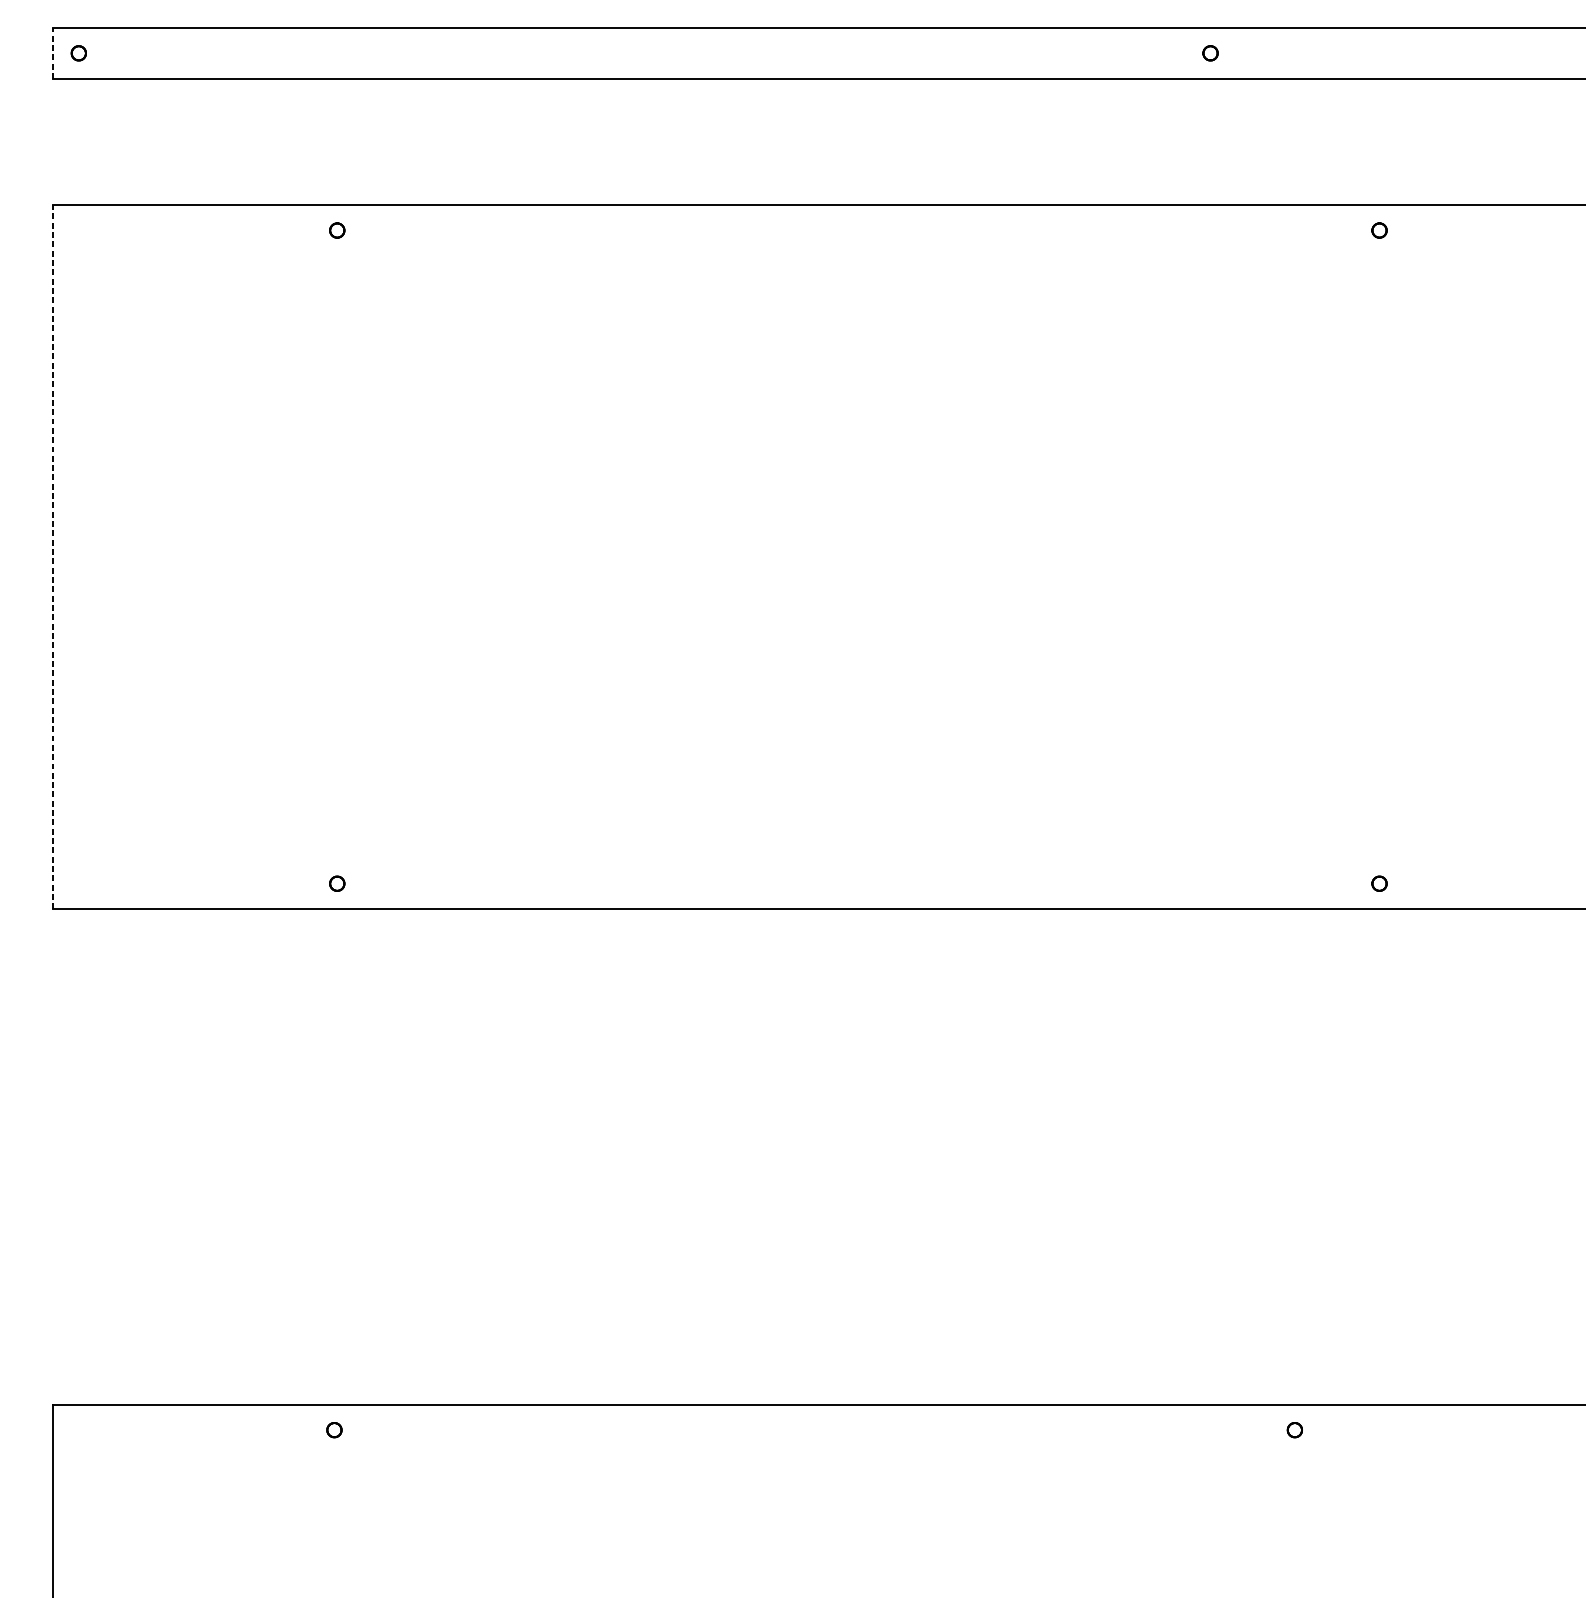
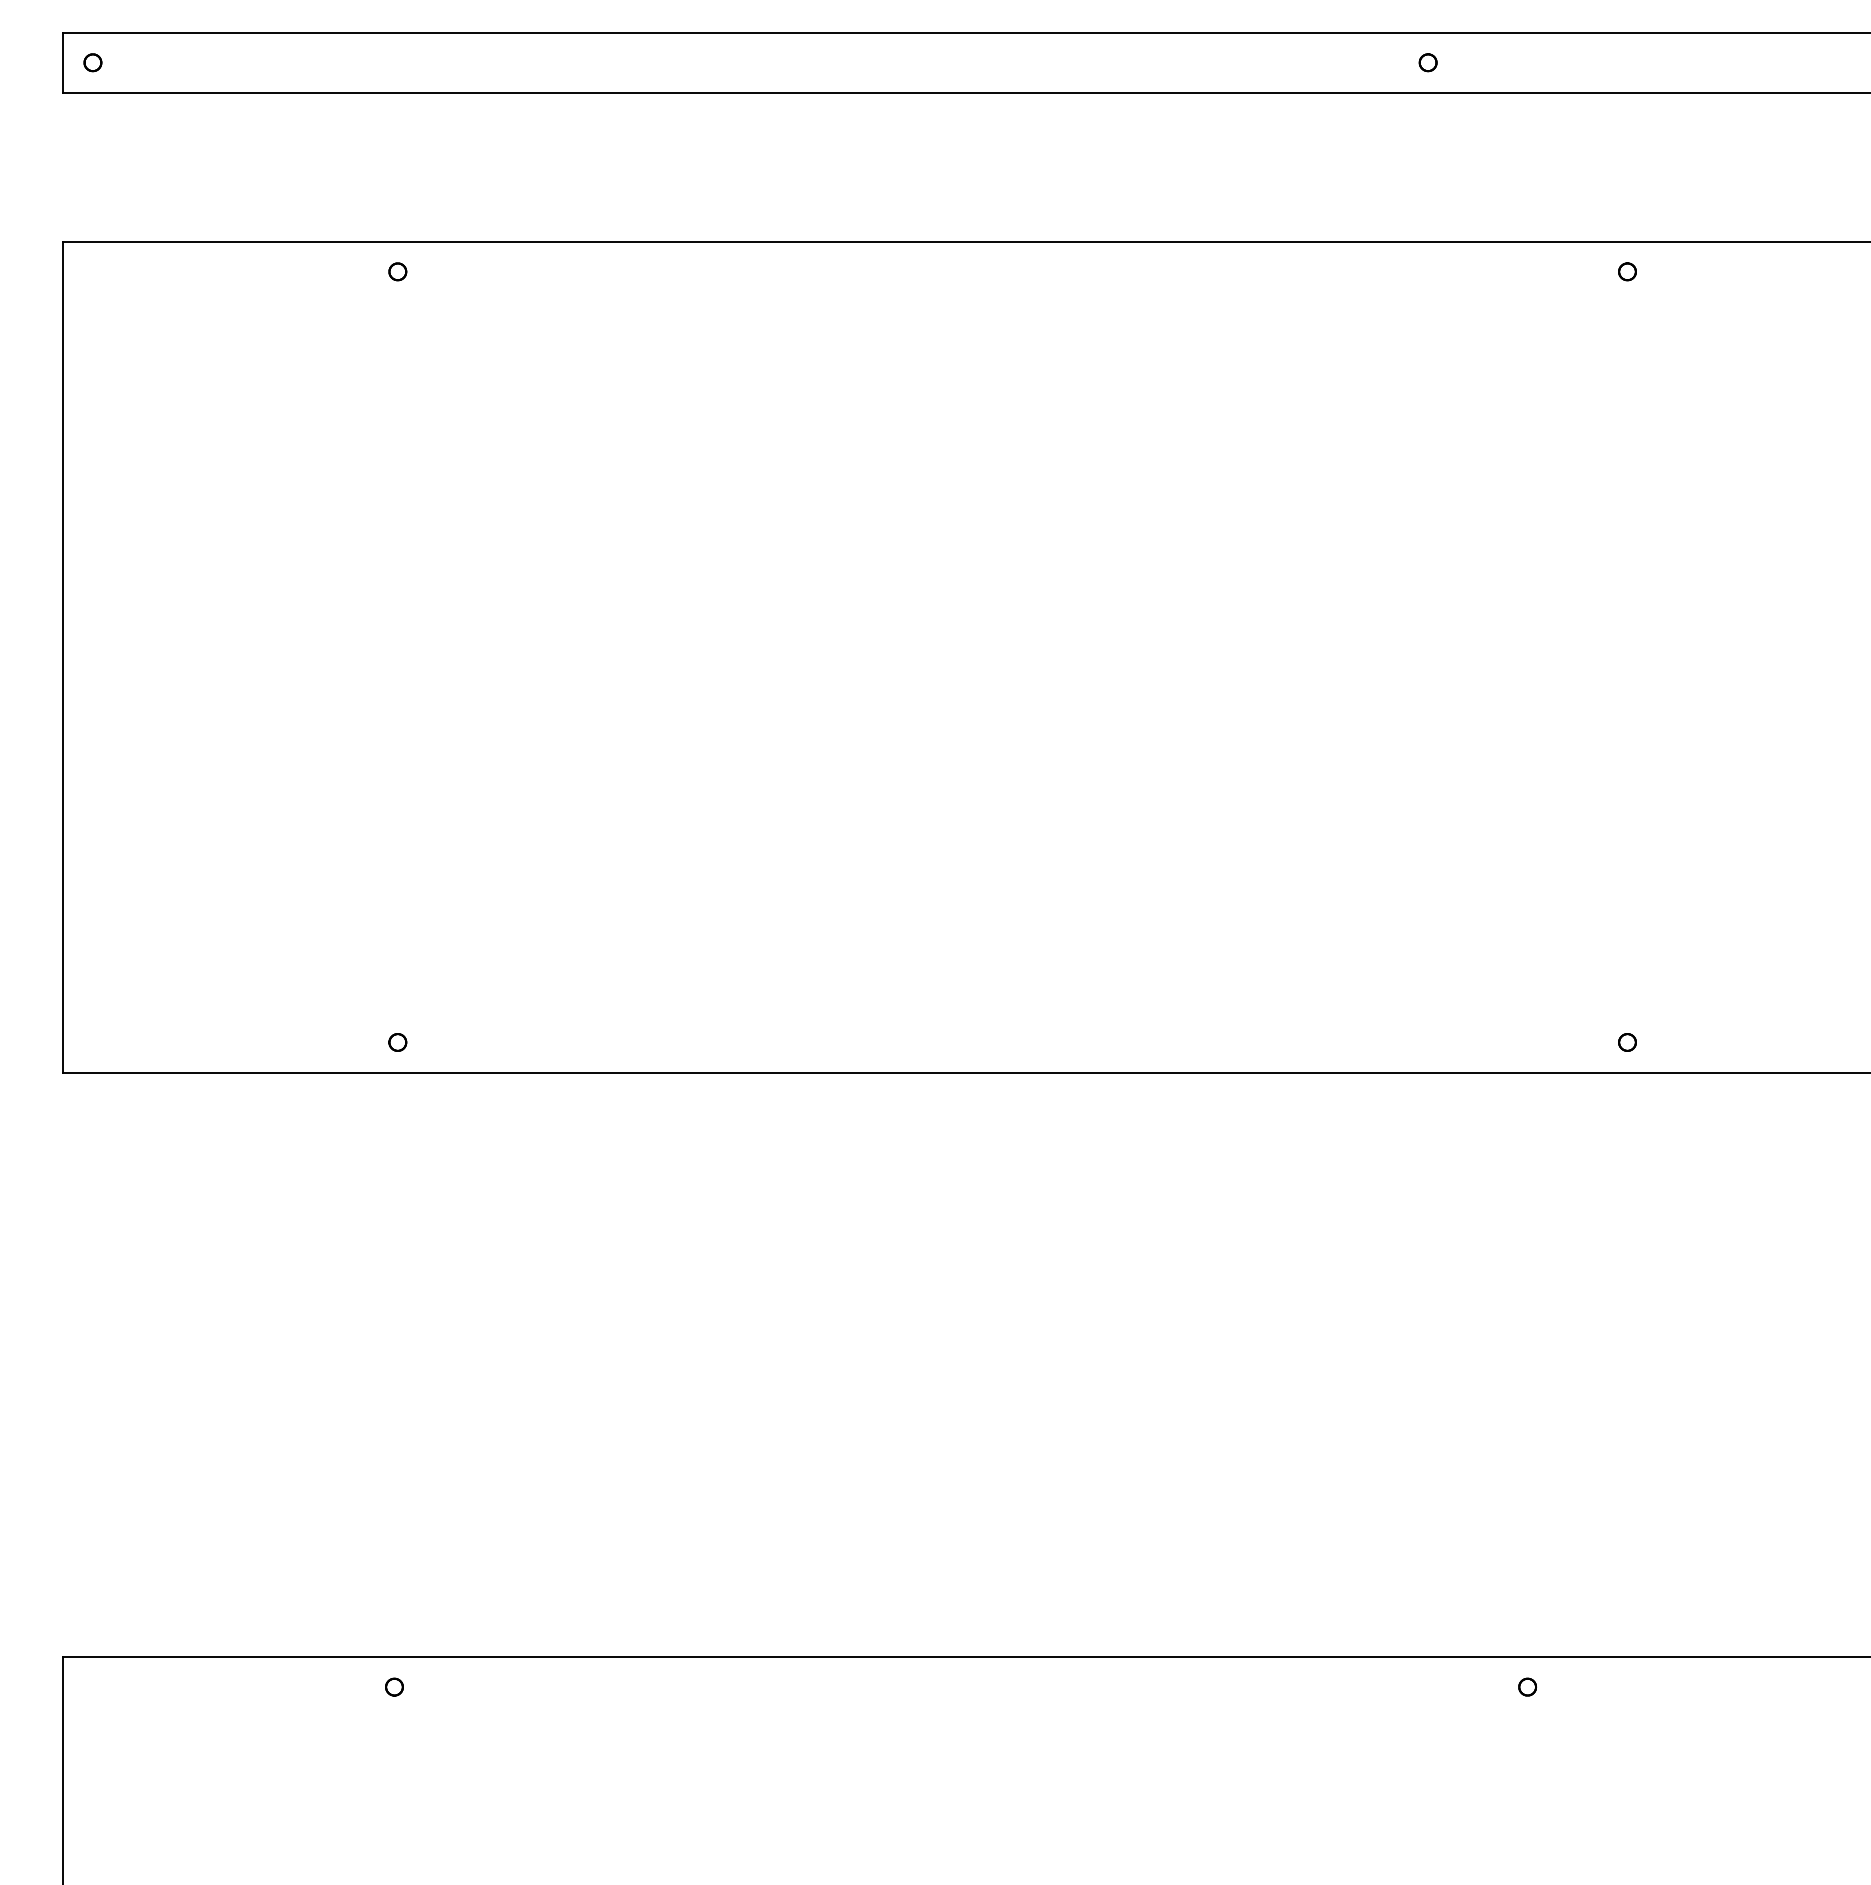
line: (53, 53) -> (62, 62), dashed -> solid
line: (53, 556) -> (62, 656), dashed -> solid

